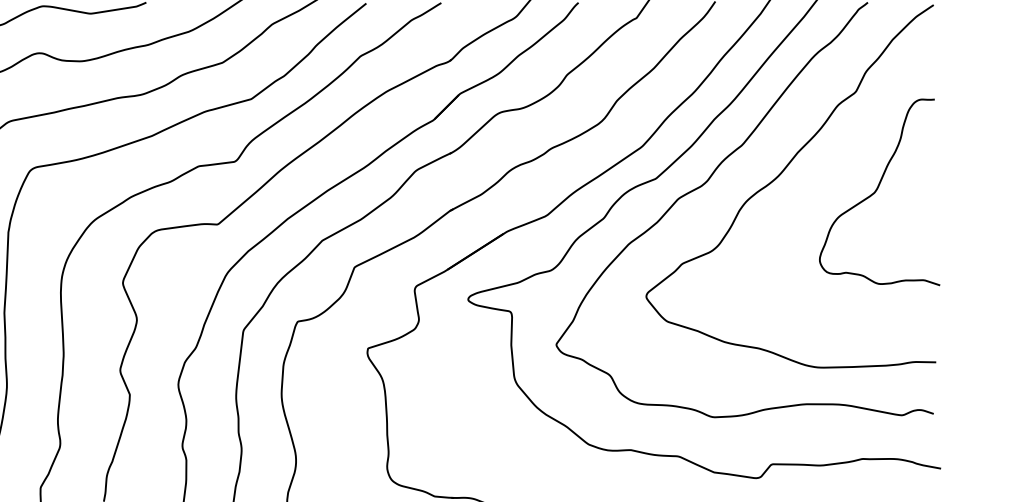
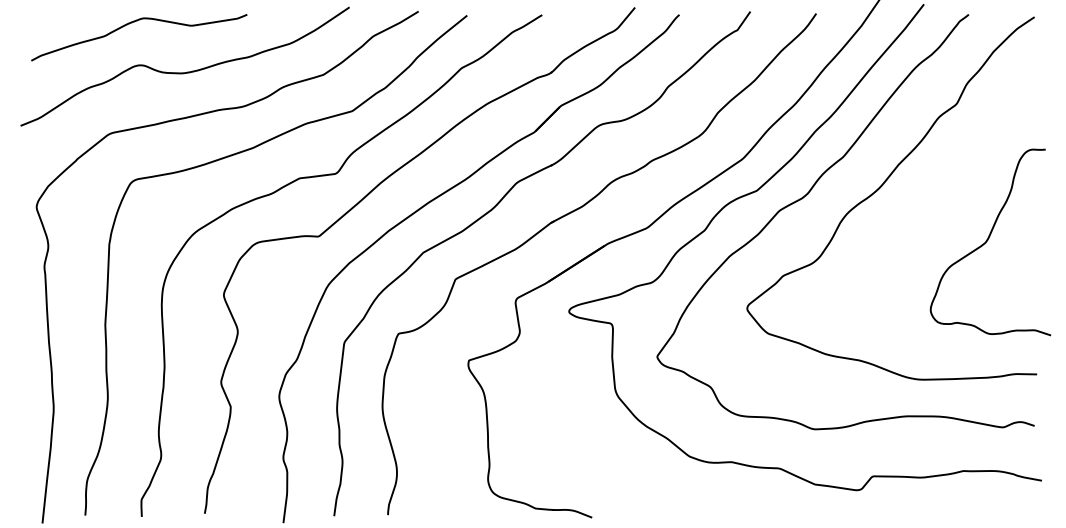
curve: (877, 190) -> (988, 240), moved

